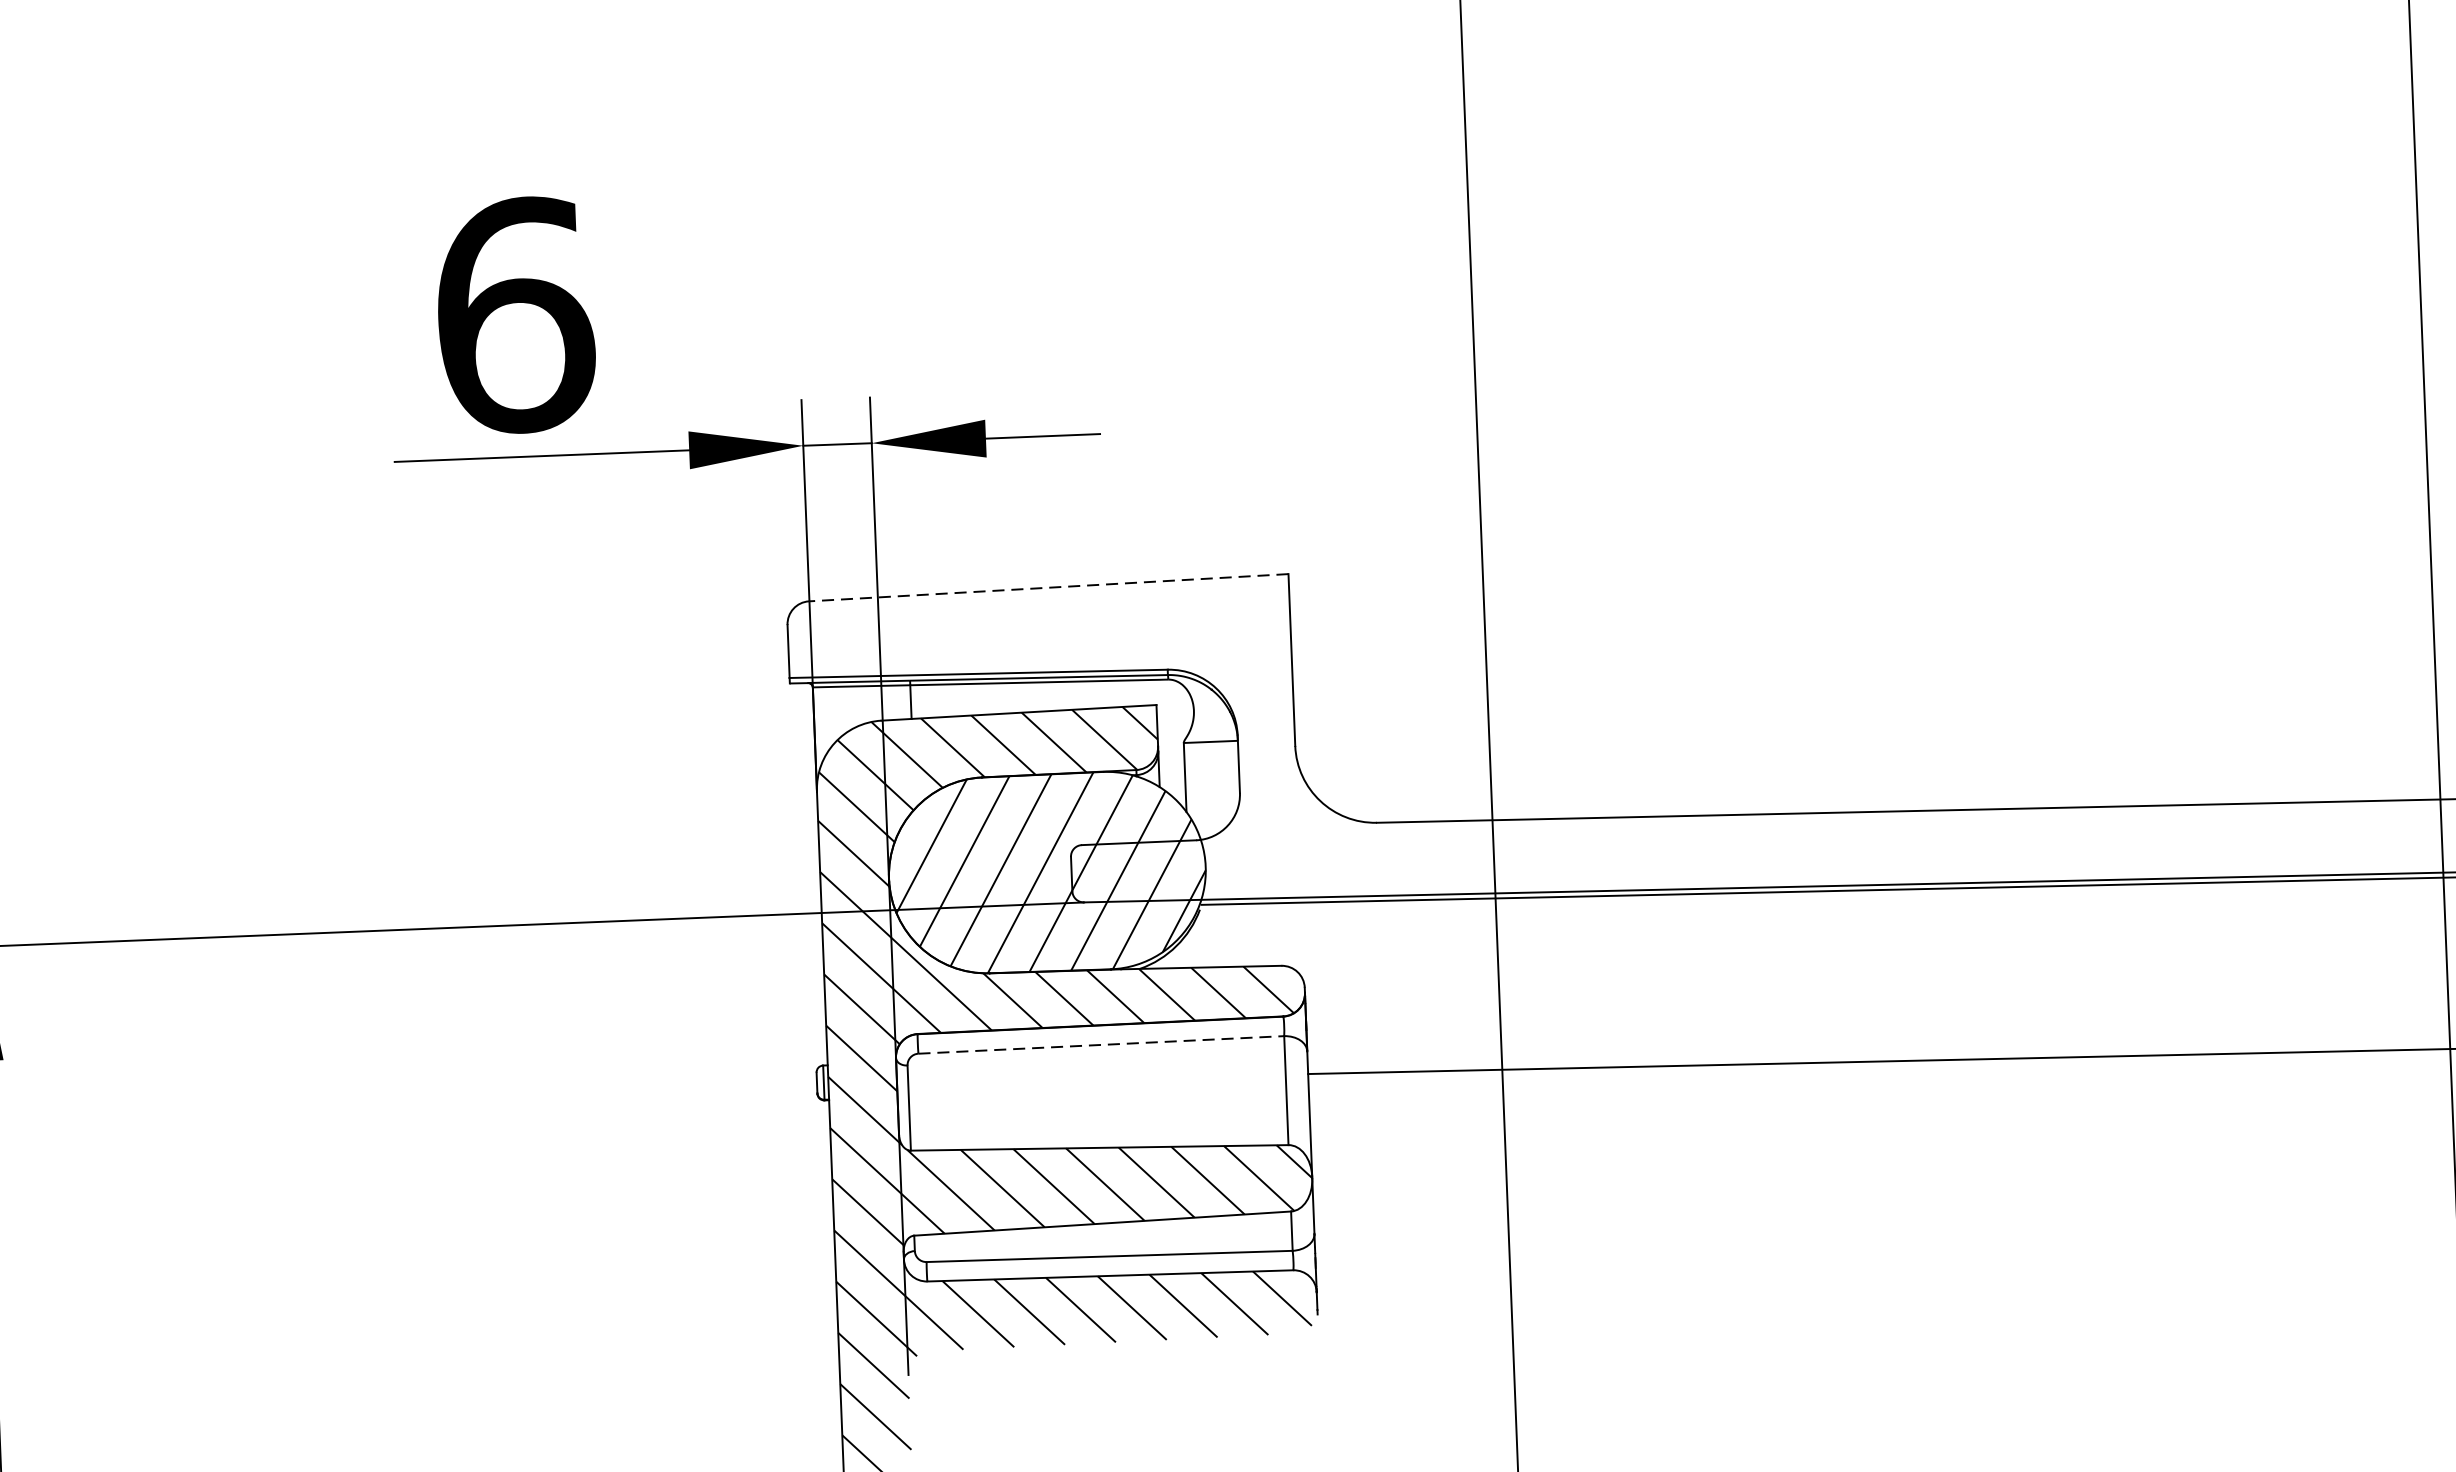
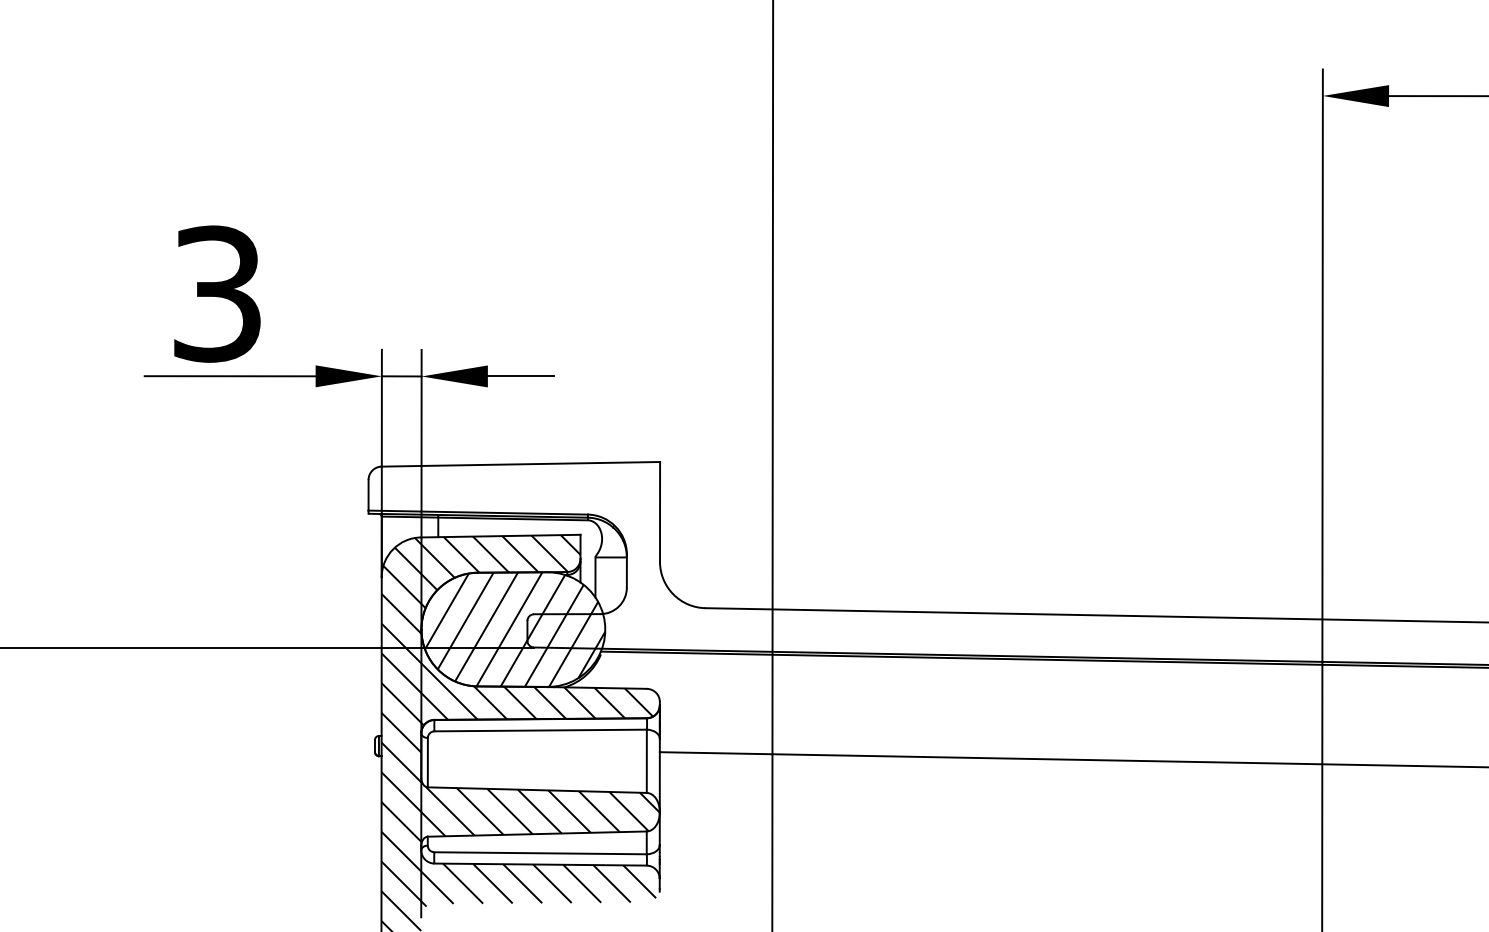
text: (516, 314) -> (218, 293), 6 -> 3
line: (1048, 588) -> (520, 464), dashed -> solid
line: (1102, 1044) -> (541, 730), dashed -> solid

